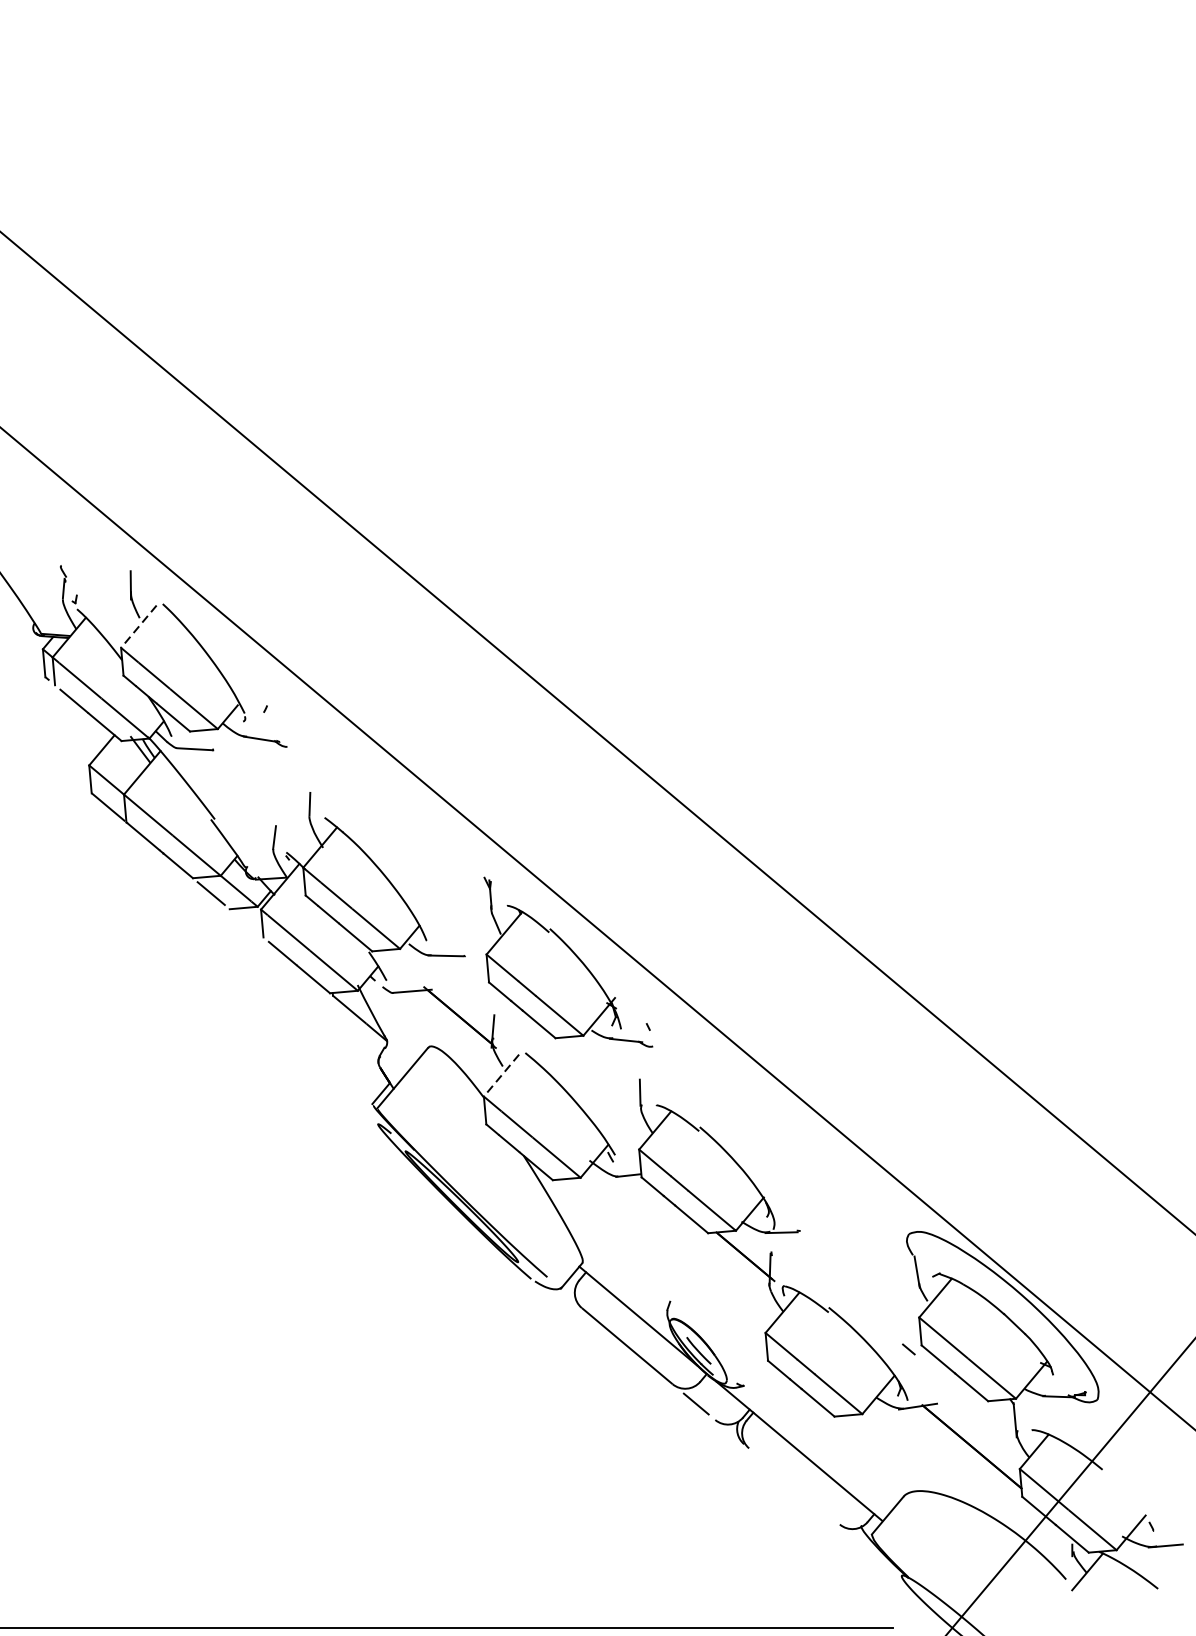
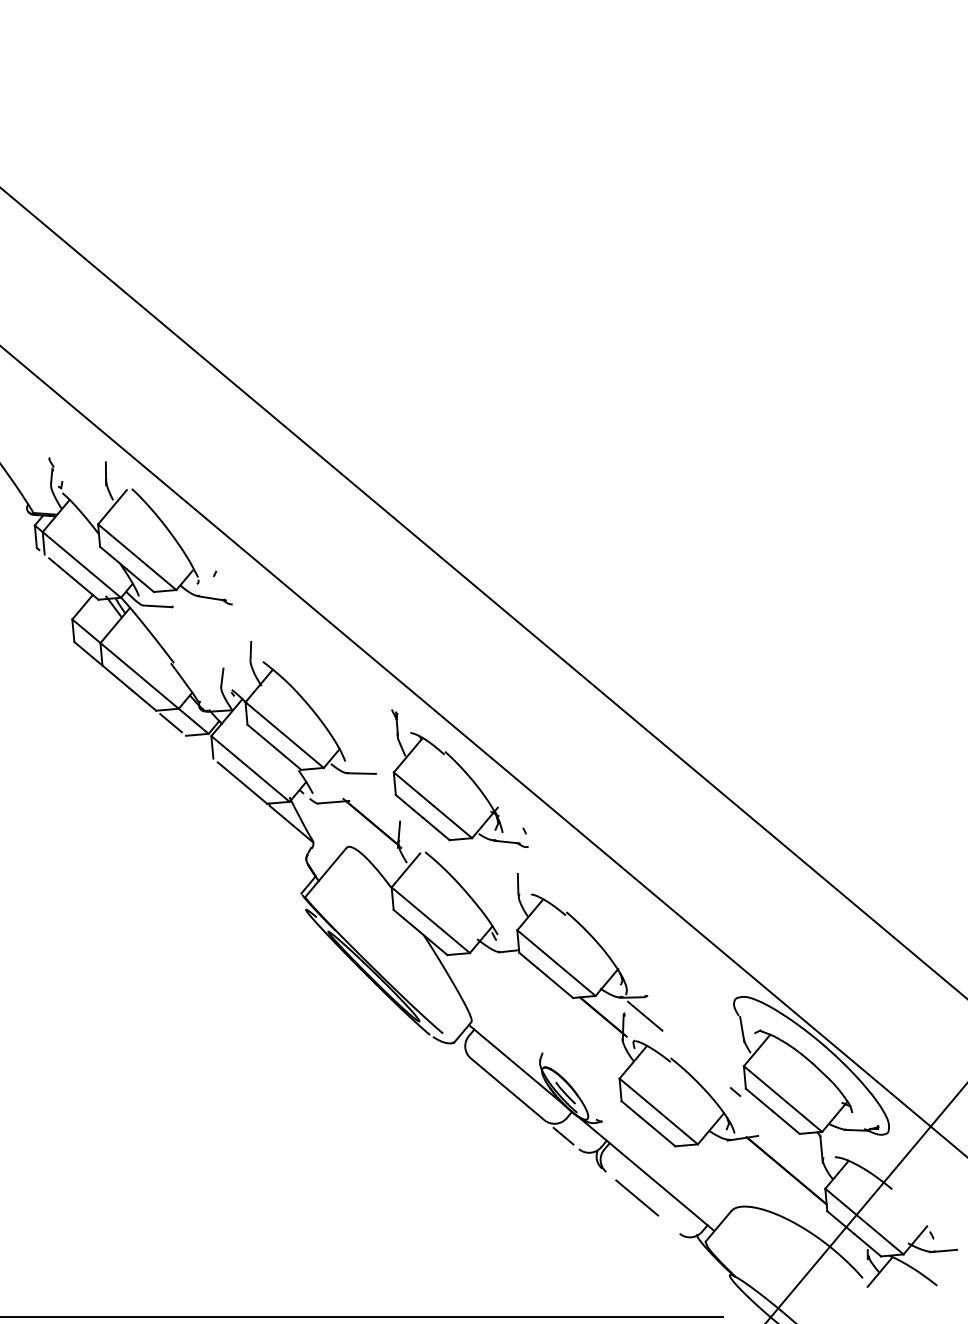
line: (138, 627) -> (112, 507), dashed -> solid
line: (500, 1075) -> (405, 870), dashed -> solid
line: (797, 1254) -> (645, 1015), added
line: (787, 1479) -> (637, 1197), added

